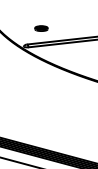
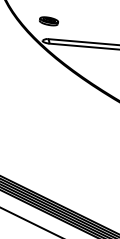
part: (41, 28) -> (49, 21), moved

